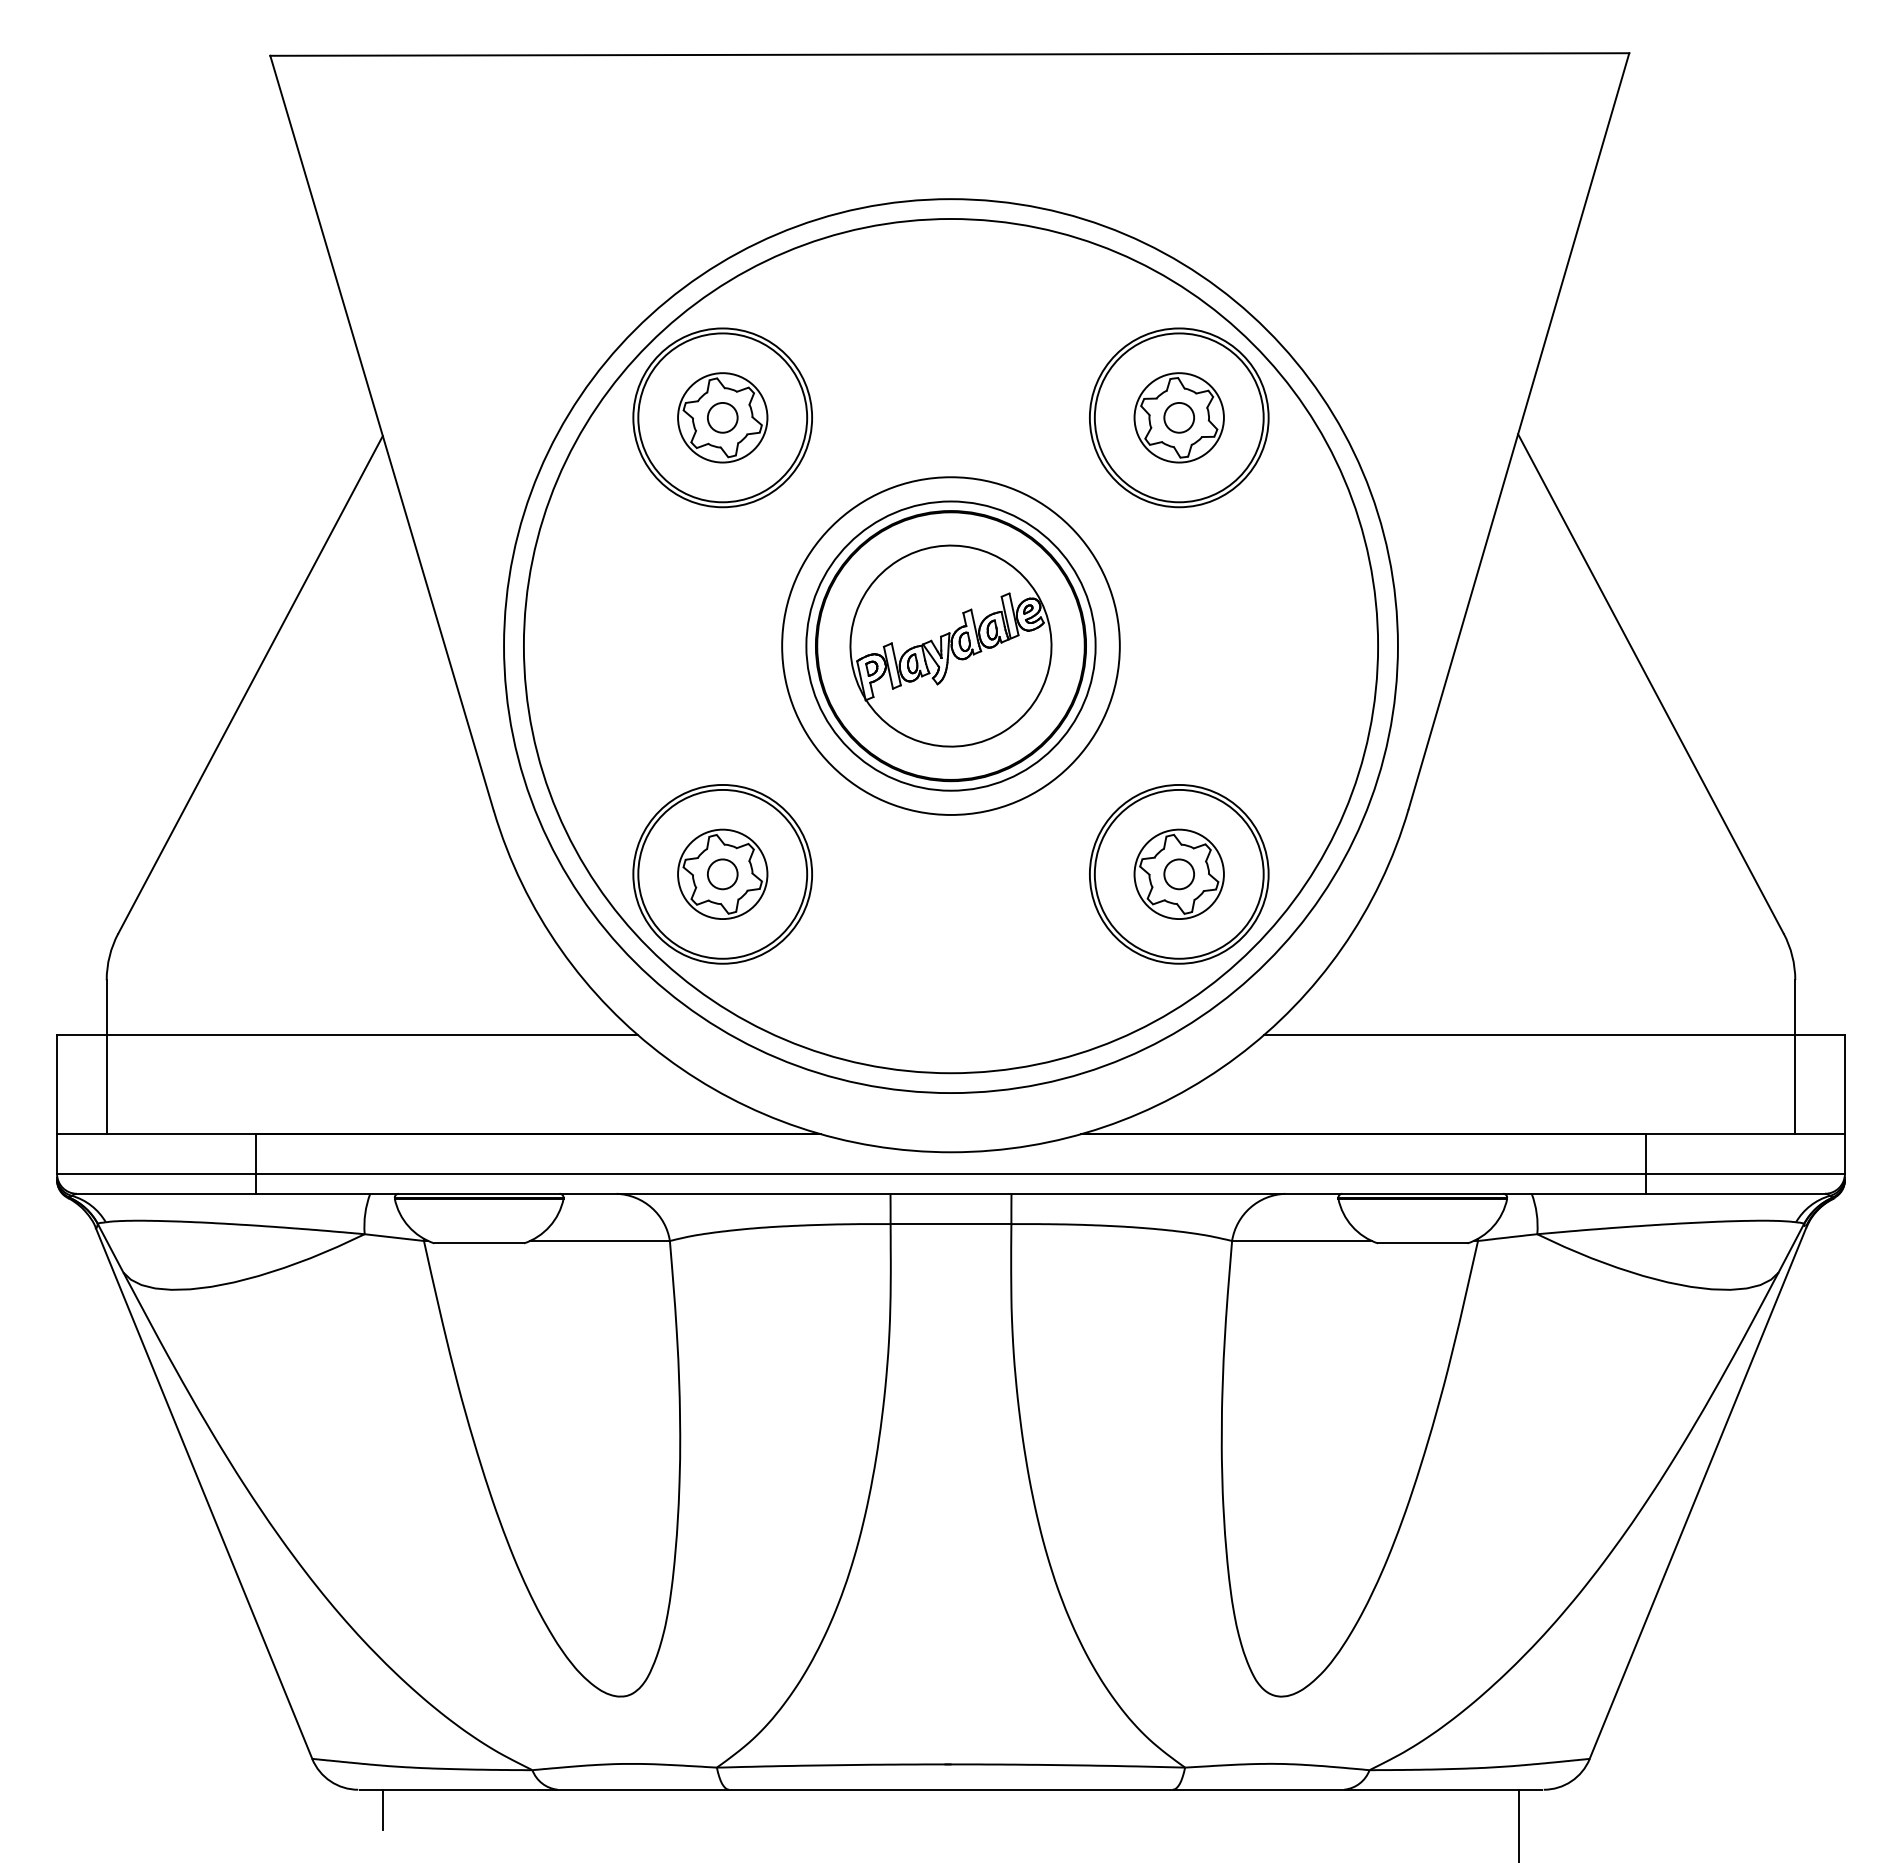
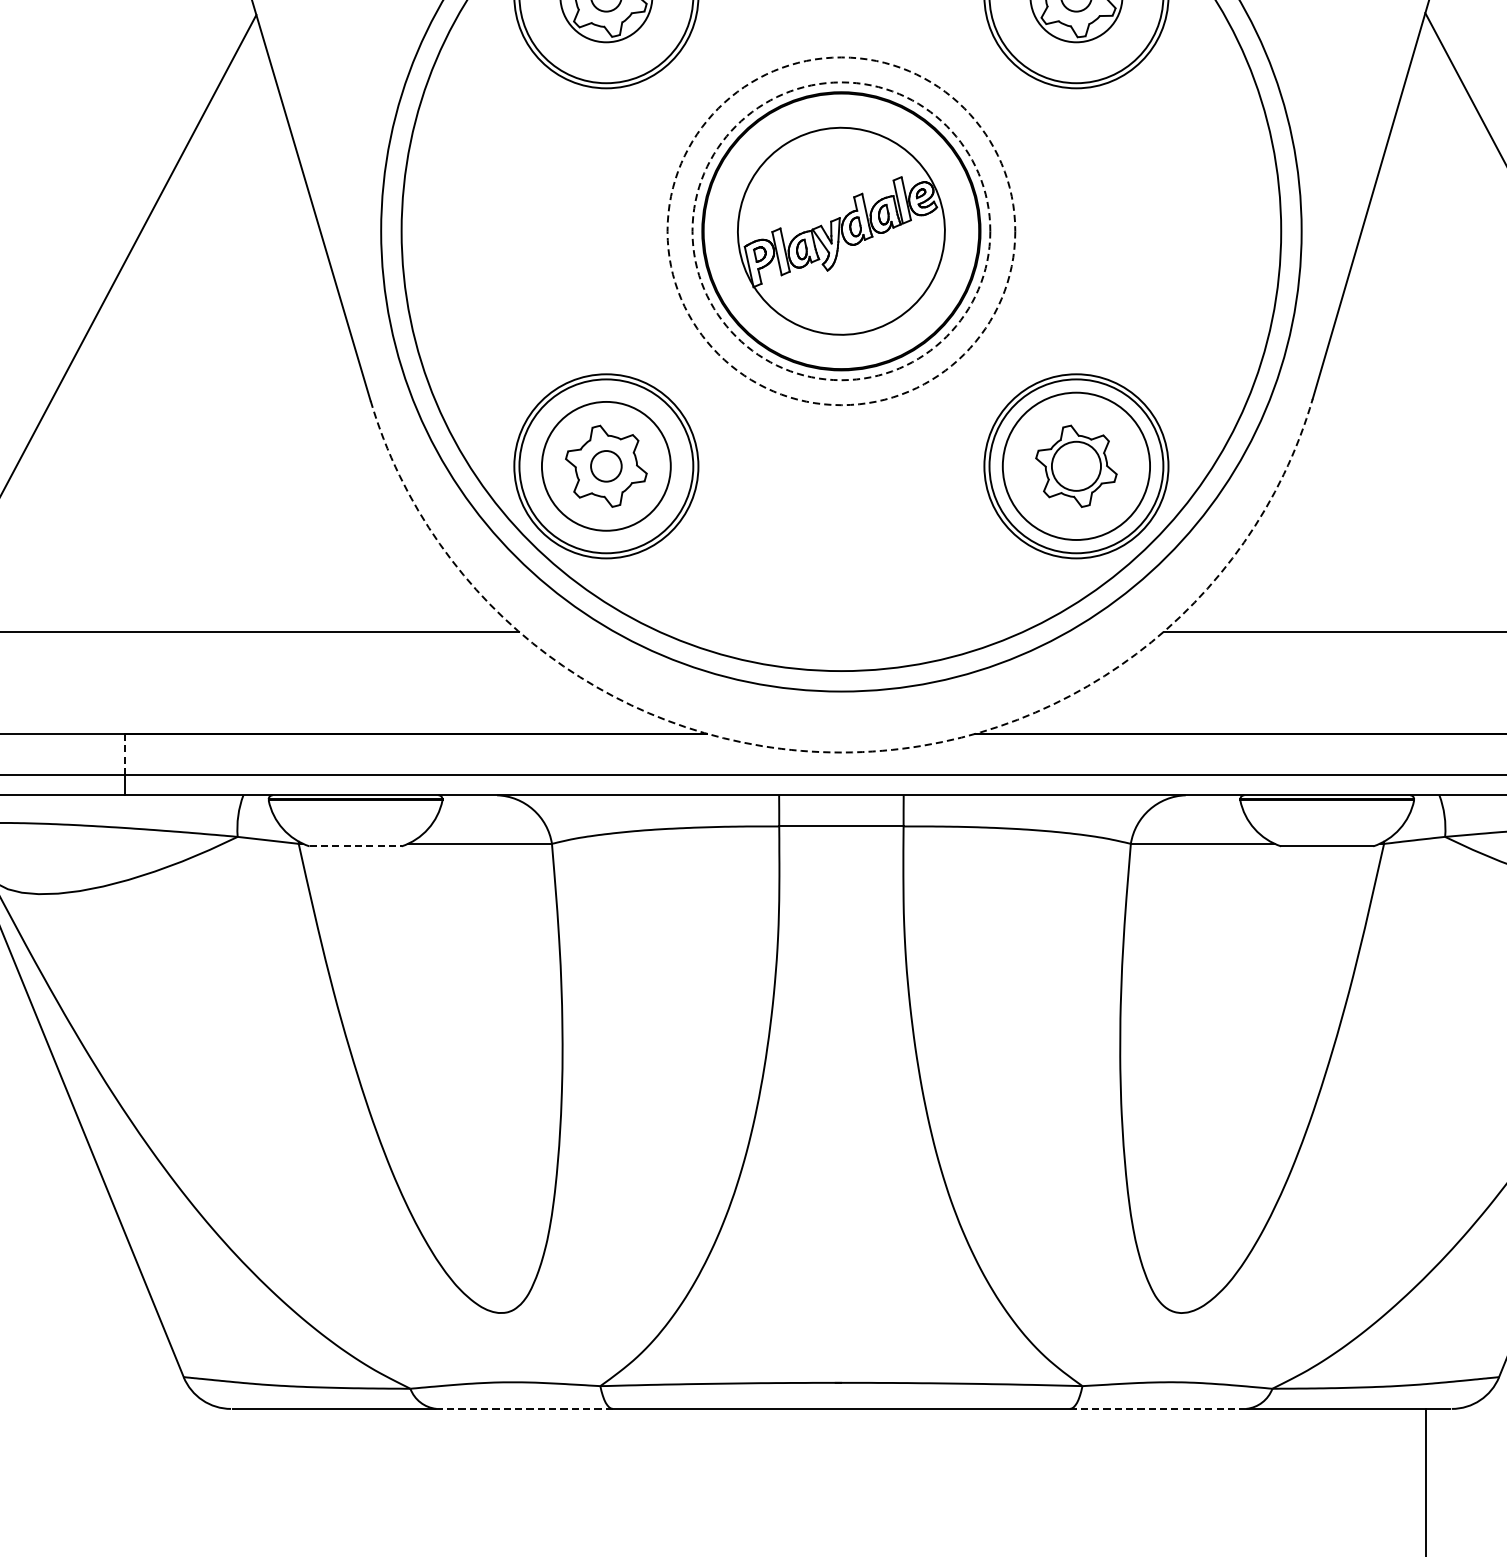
circle: (950, 645) -> (840, 230), solid -> dashed
circle: (950, 645) -> (840, 230), solid -> dashed
circle: (722, 874) -> (606, 466), size x1.4
circle: (1178, 874) -> (1075, 466), size x1.6
circle: (1179, 874) -> (1076, 466), size x1.6
arc: (951, 1152) -> (841, 752), solid -> dashed
line: (255, 1154) -> (125, 754), solid -> dashed
line: (479, 1243) -> (355, 846), solid -> dashed
line: (643, 1789) -> (524, 1408), solid -> dashed
line: (1258, 1789) -> (1158, 1408), solid -> dashed
line: (383, 1809) -> (257, 1429), removed

